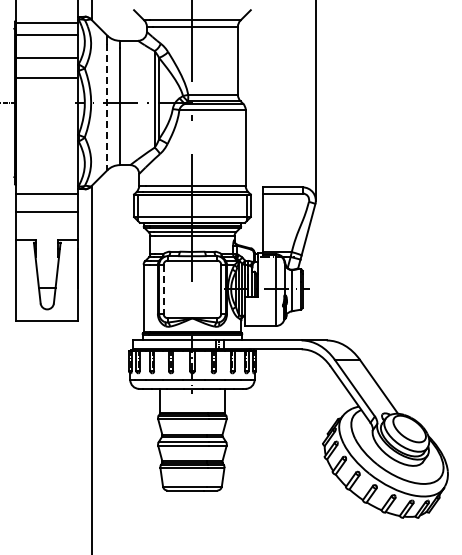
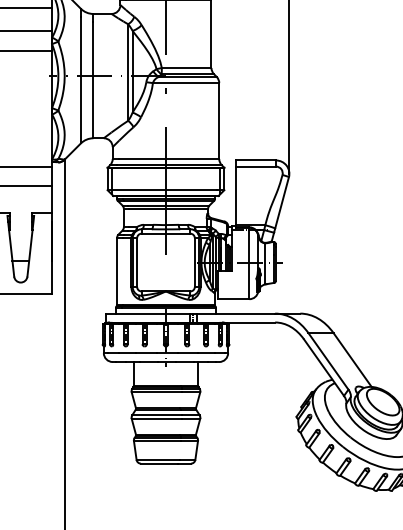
line: (107, 107) -> (81, 80), dashed -> solid
line: (163, 289) -> (137, 262), dashed -> solid

